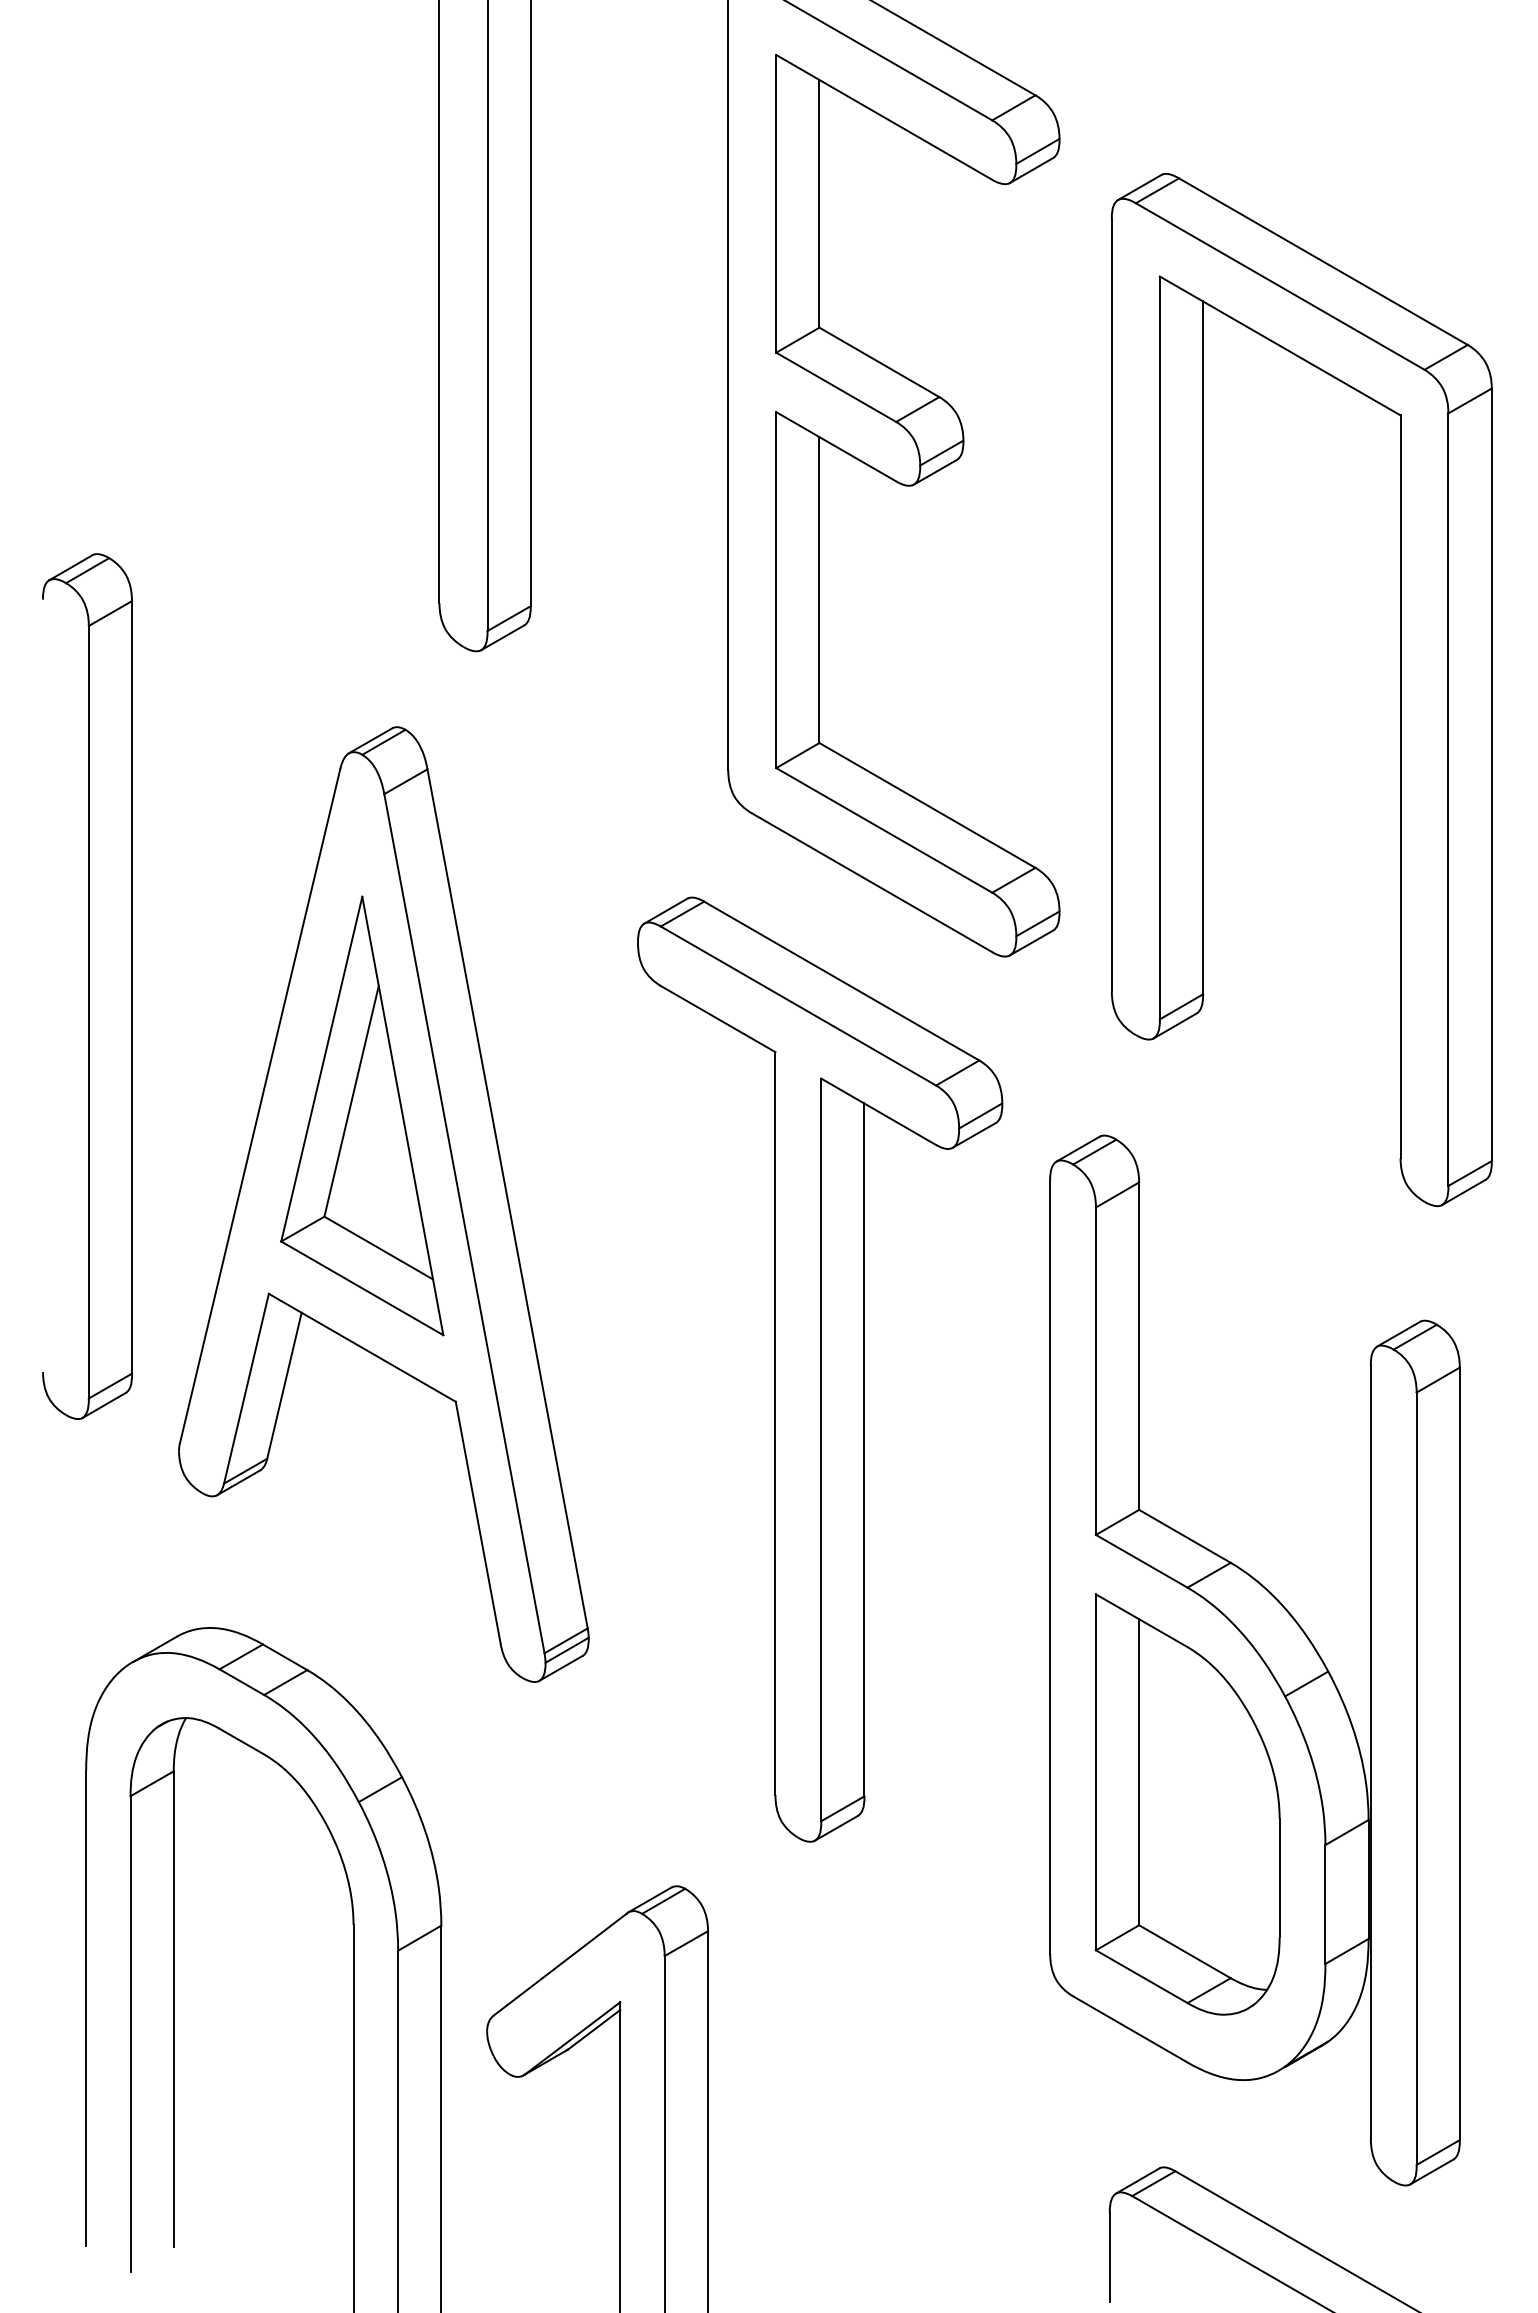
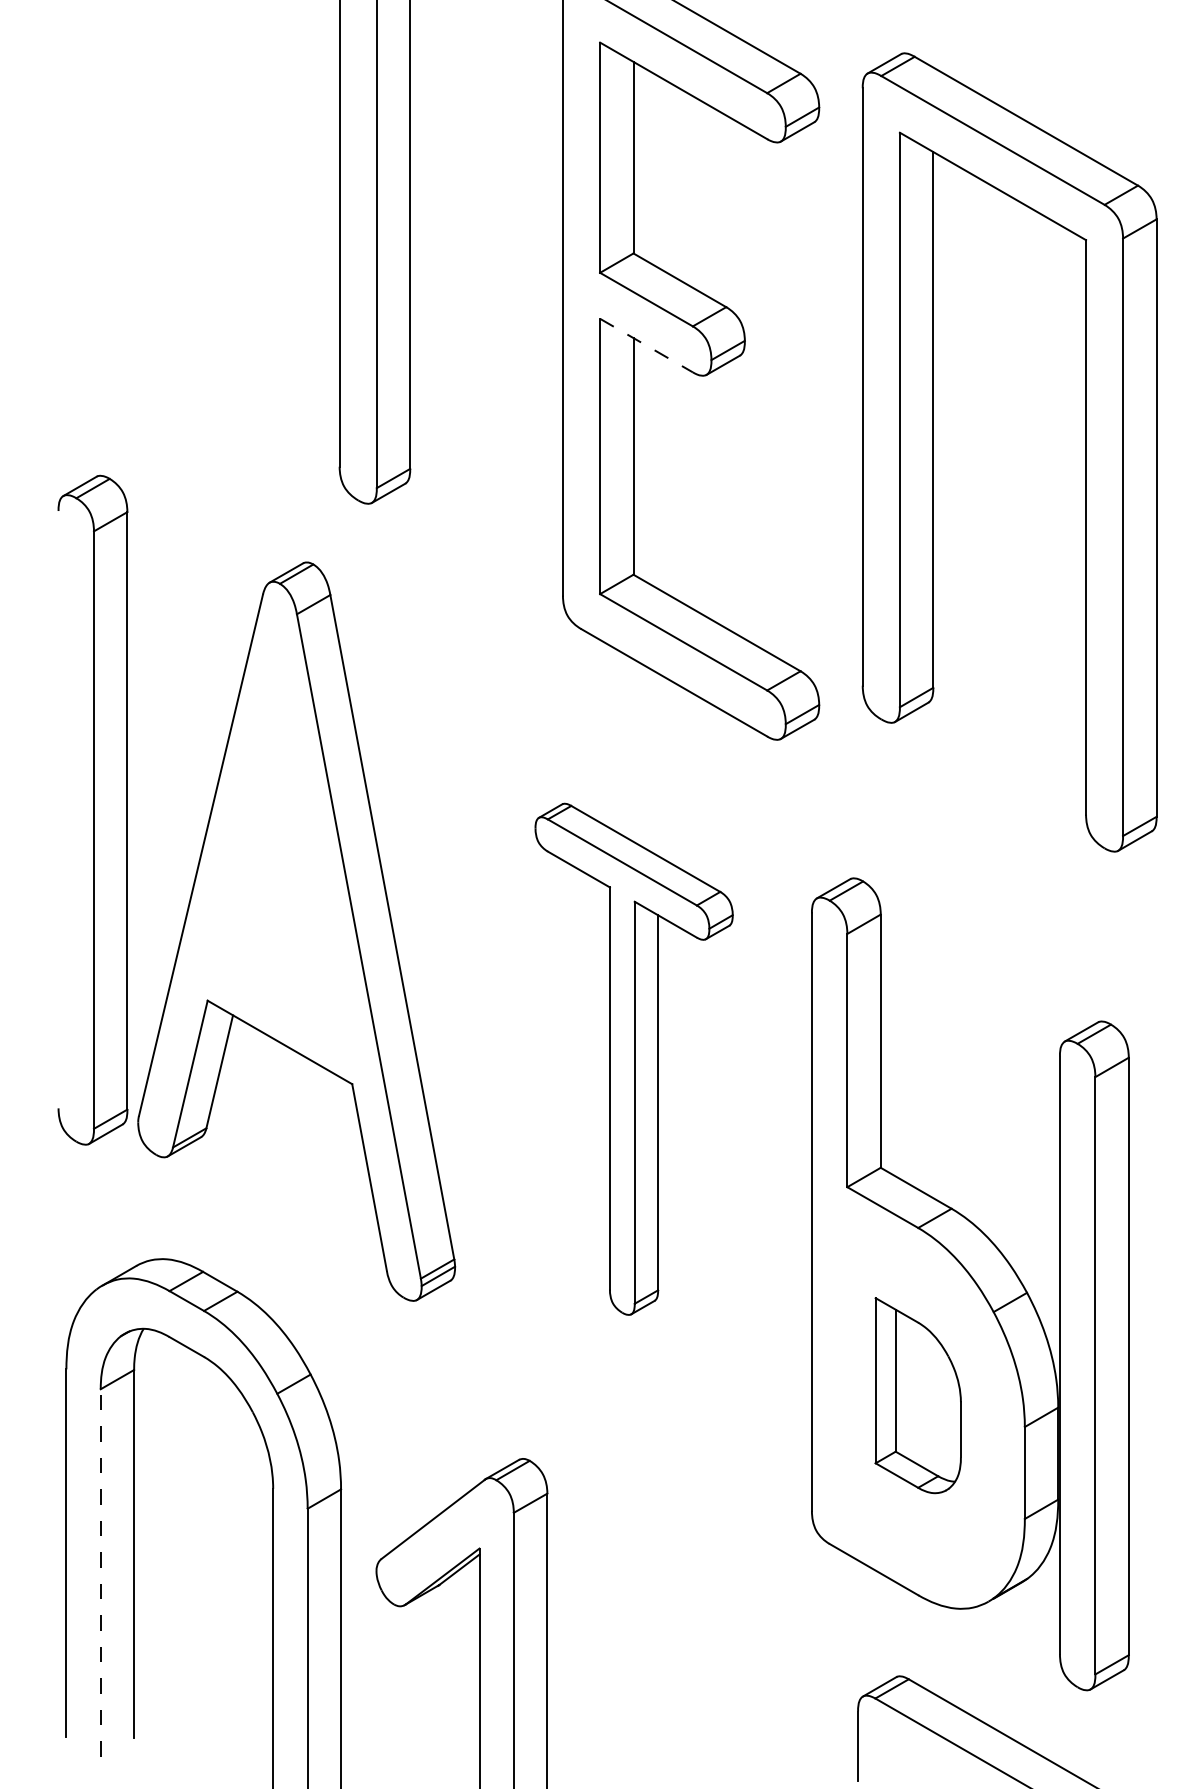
line: (836, 447) -> (646, 346), solid -> dashed
part: (1203, 690) -> (933, 452), moved
part: (87, 986) -> (92, 810), moved
part: (362, 1115) -> (280, 862), removed
part: (820, 1369) -> (634, 1059), size x0.7
part: (1187, 1804) -> (918, 1395), size x0.6
line: (130, 2033) -> (100, 1572), solid -> dashed

